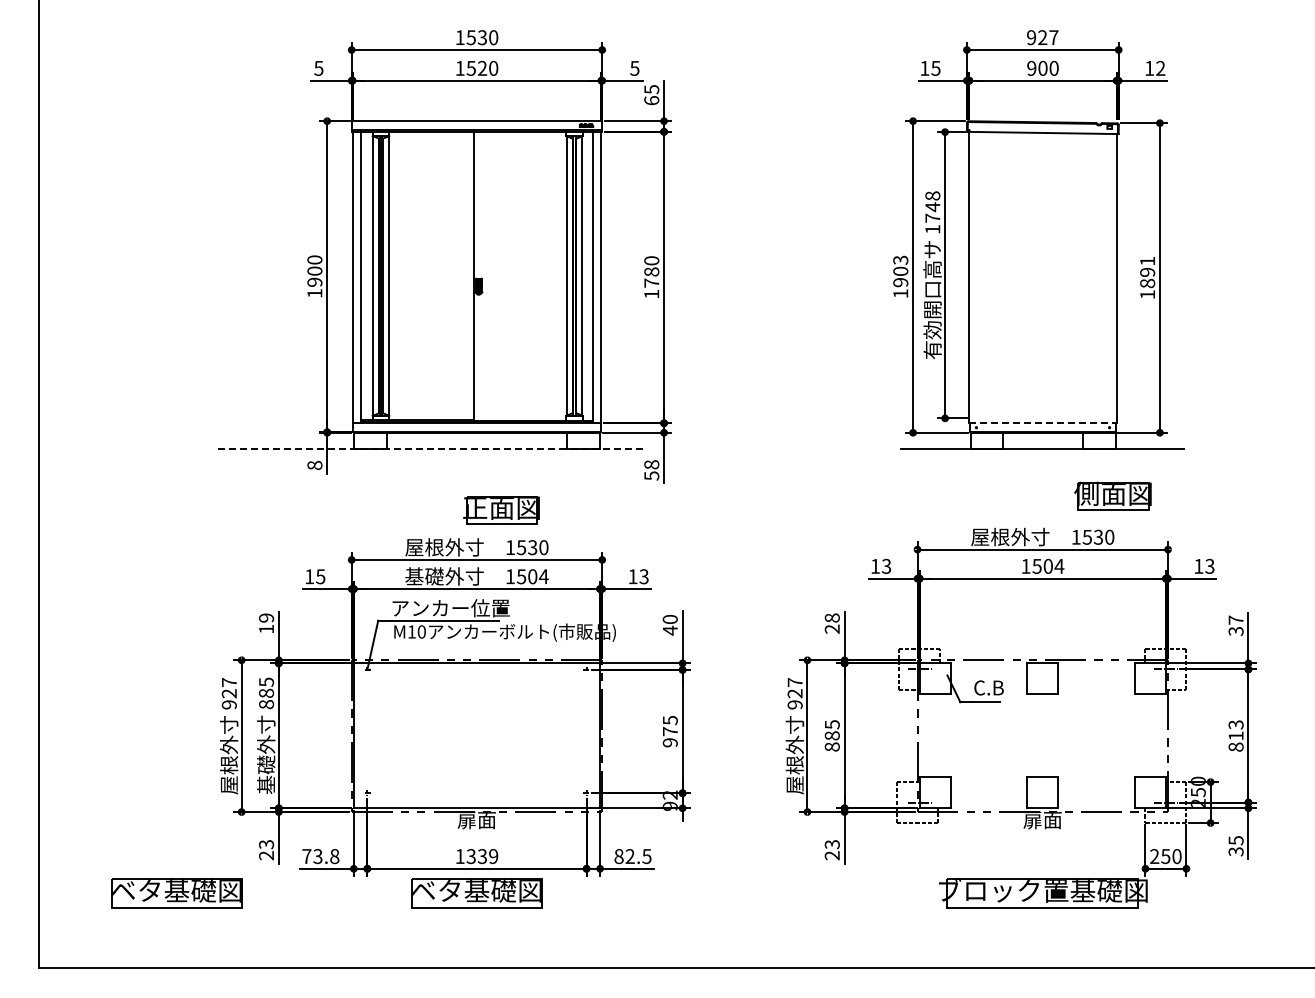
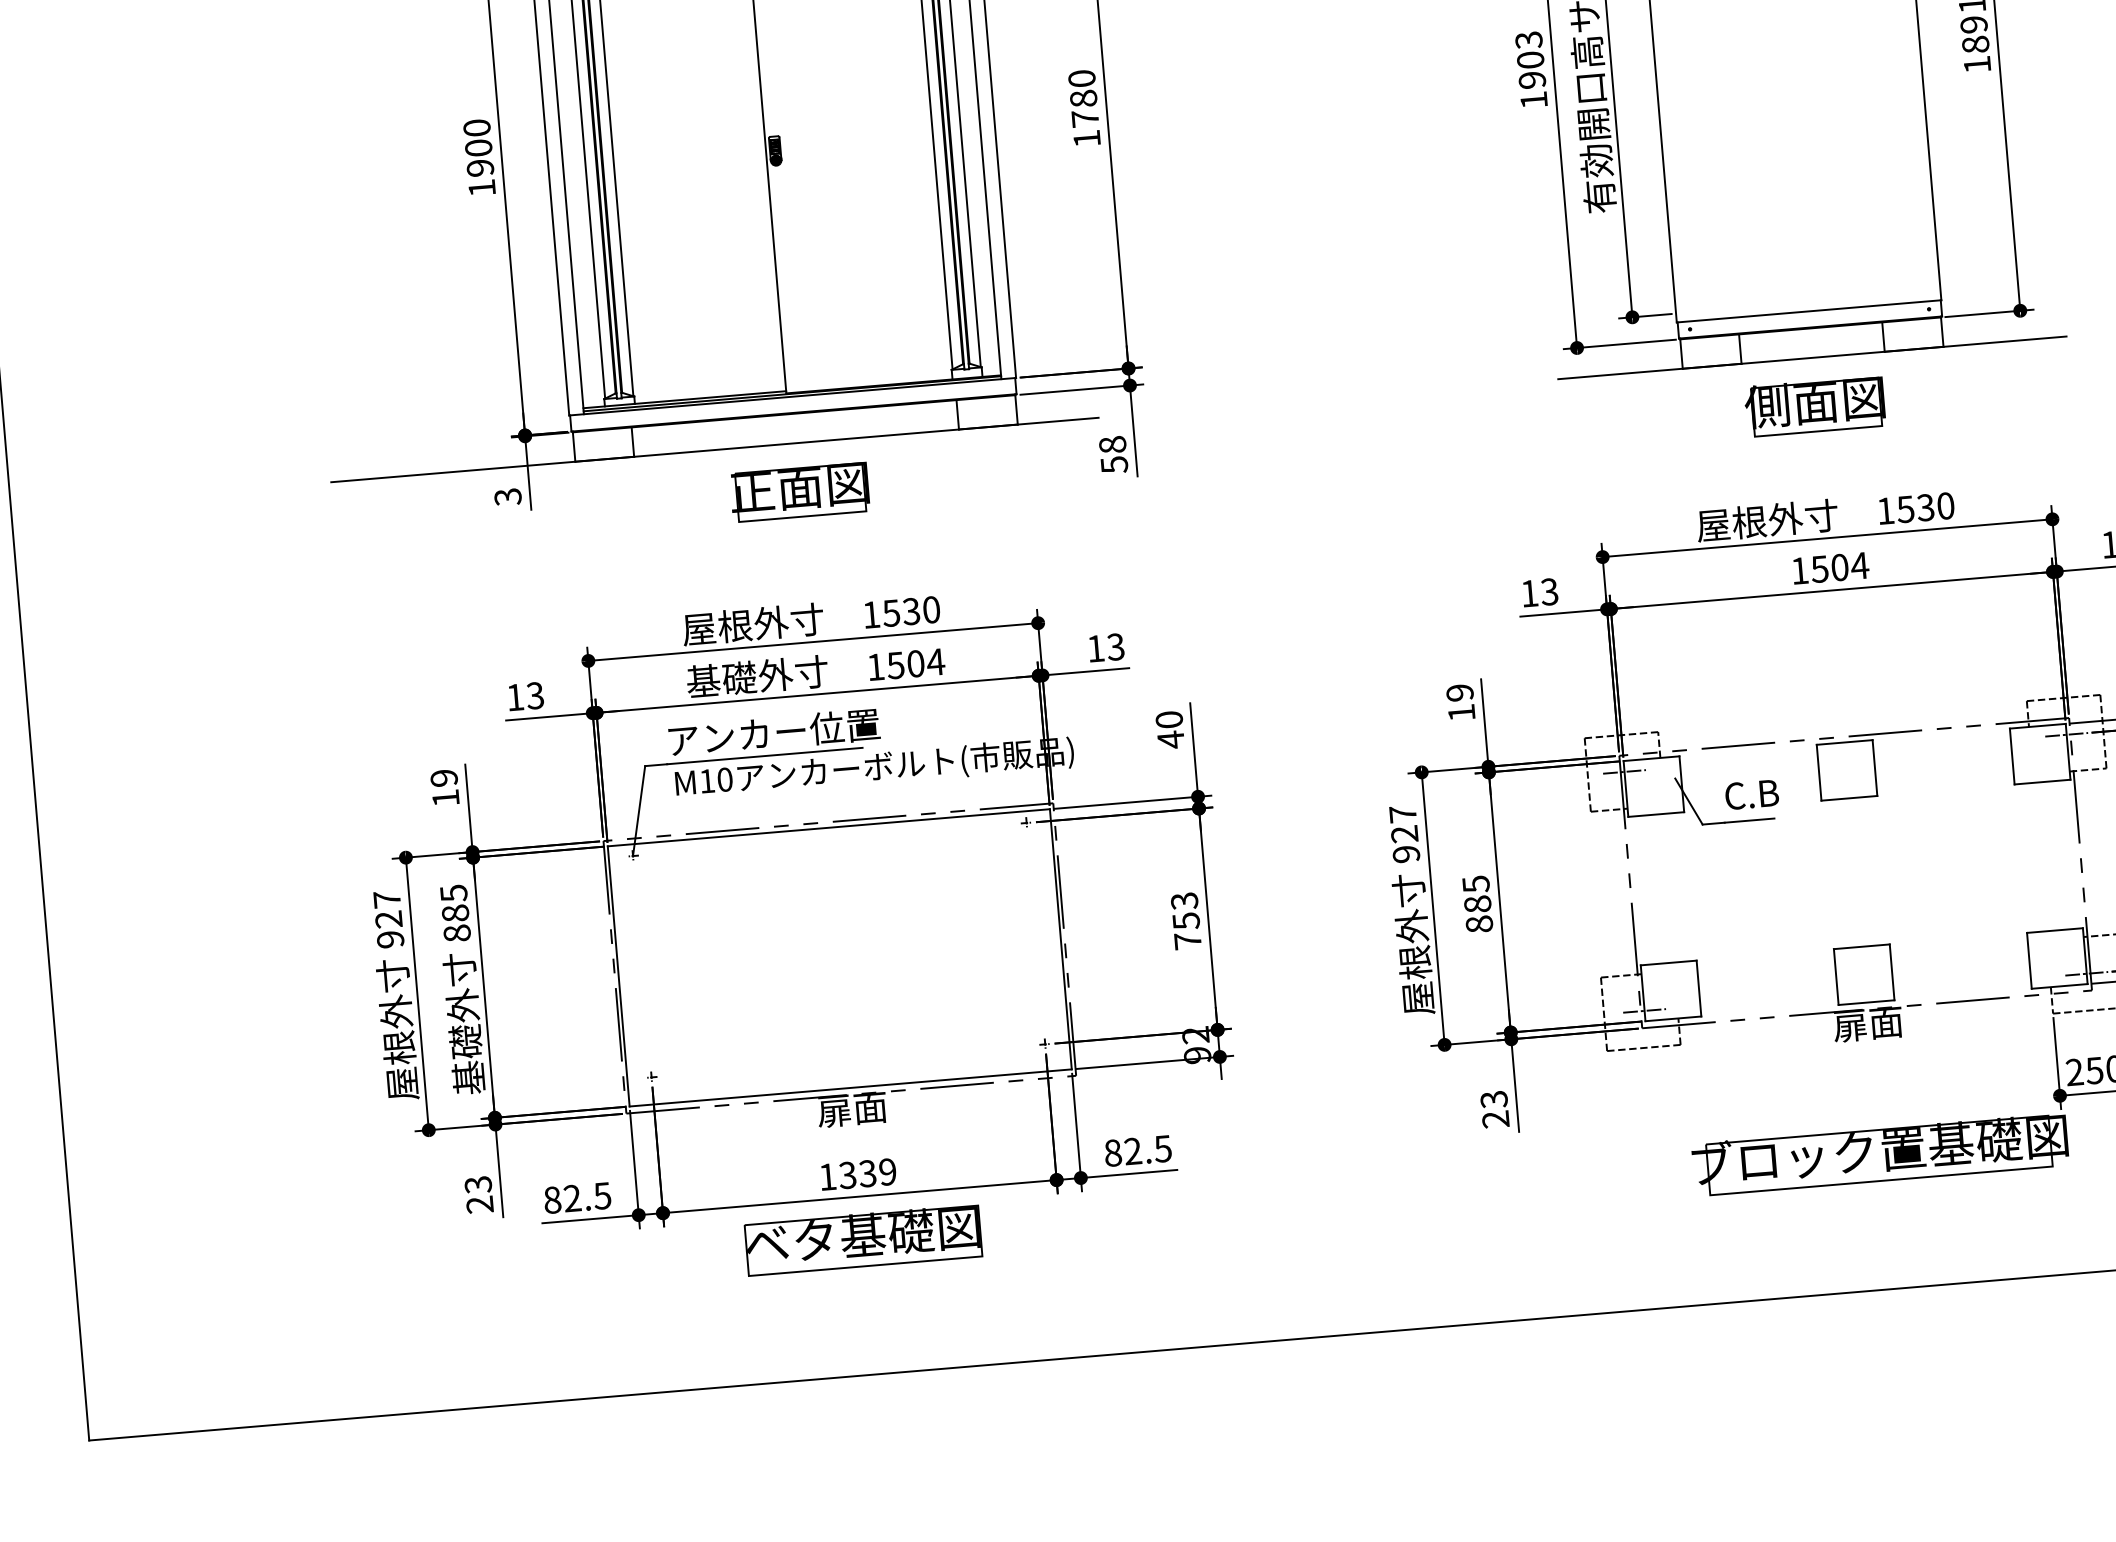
line: (1043, 423) -> (1809, 311), dashed -> solid
line: (431, 449) -> (714, 450), dashed -> solid
text: (314, 465) -> (507, 497), 8 -> 3
part: (1112, 495) -> (1814, 405), moved
part: (501, 510) -> (799, 492), moved
text: (320, 576) -> (534, 695), 15 -> 13
text: (831, 623) -> (1459, 702), 28 -> 19
text: (669, 731) -> (1184, 921), 975 -> 753
text: (320, 856) -> (577, 1198), 73.8 -> 82.5
part: (176, 893) -> (324, 1286), removed

